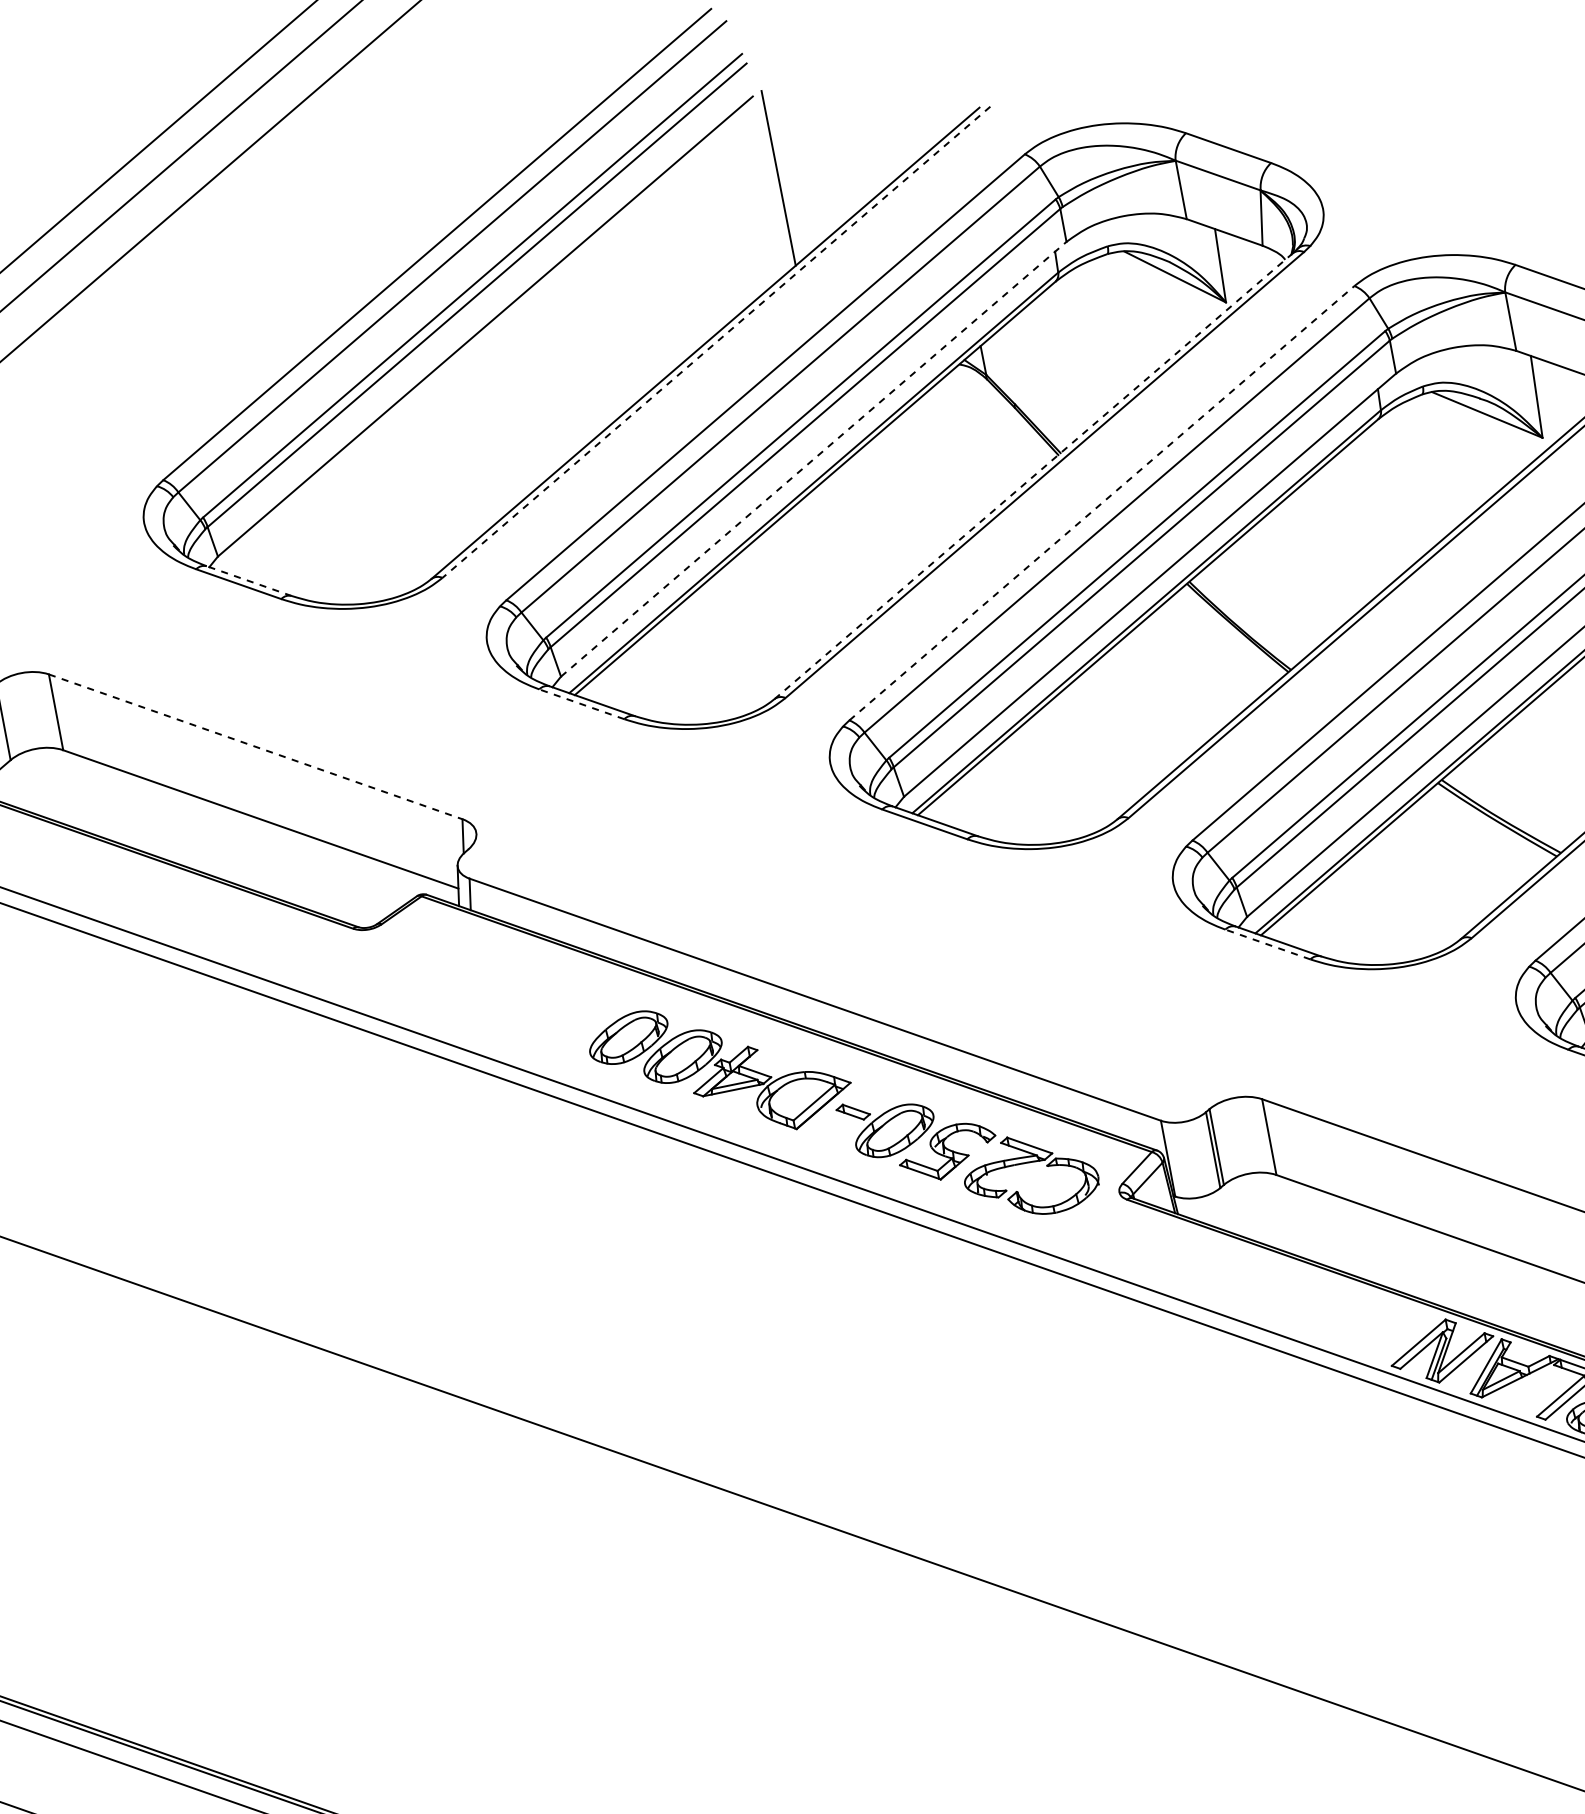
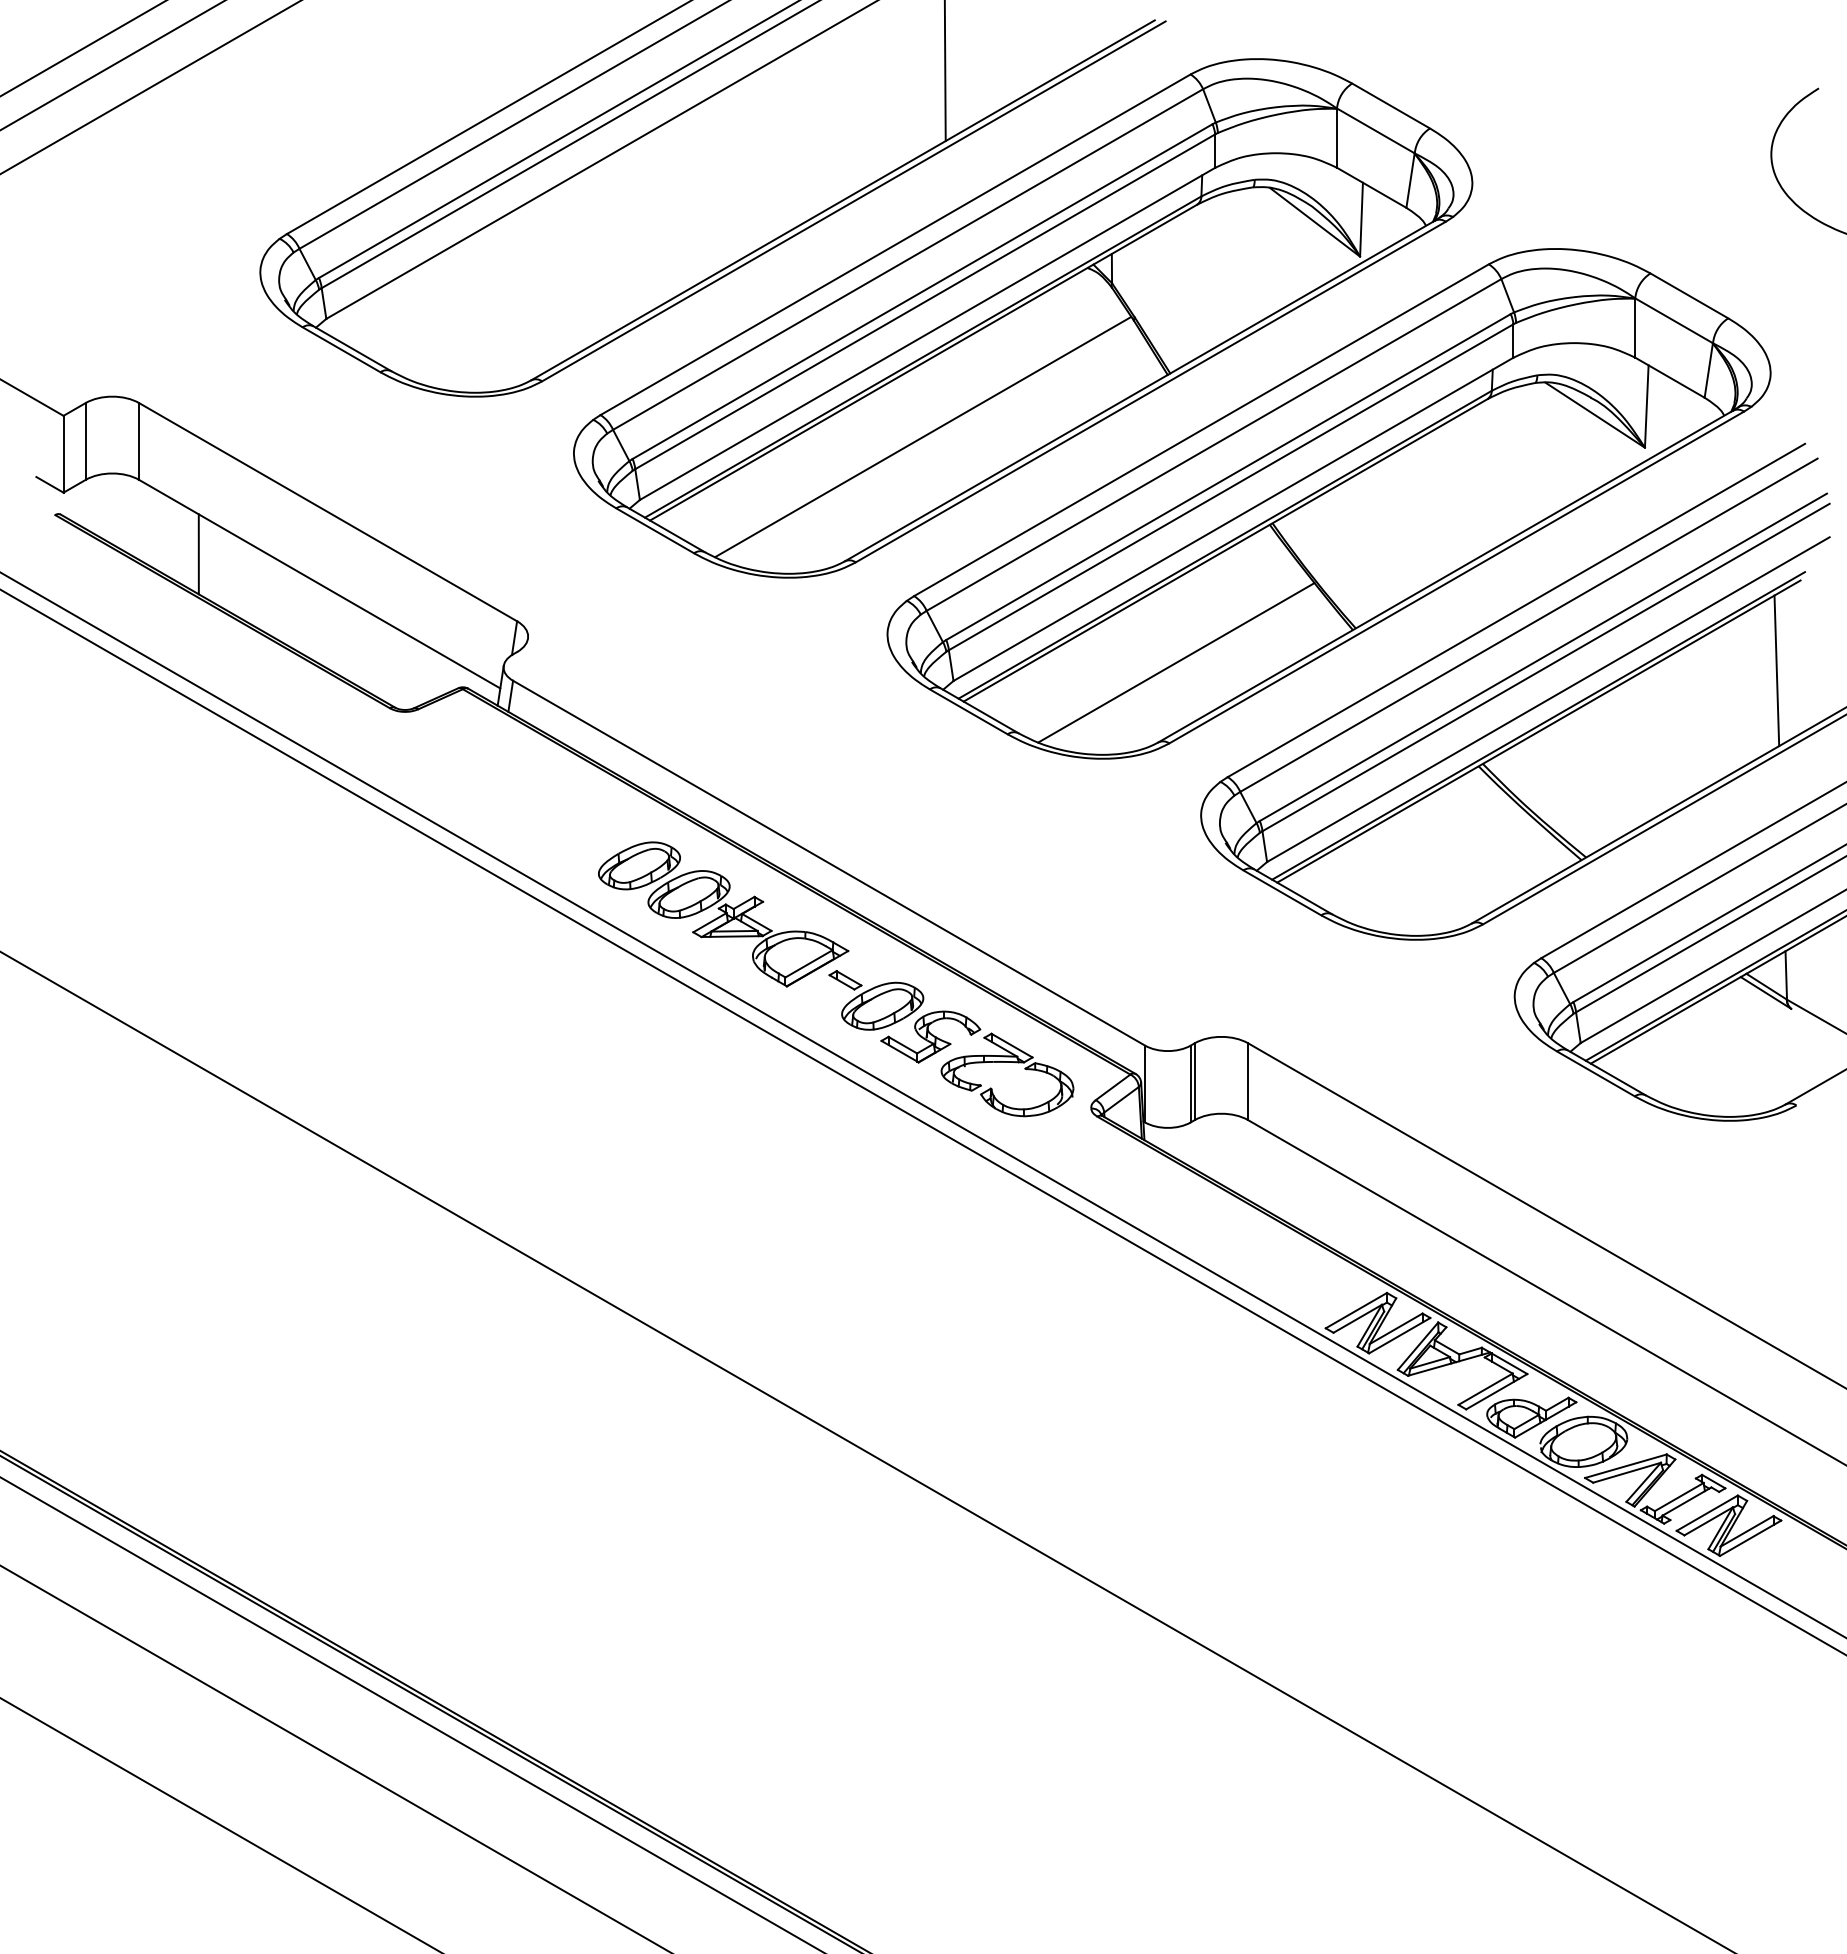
line: (716, 342) -> (853, 201), dashed -> solid
line: (813, 458) -> (927, 333), dashed -> solid
line: (1033, 476) -> (1139, 391), dashed -> solid
line: (1101, 503) -> (1201, 430), dashed -> solid
line: (828, 561) -> (923, 436), added
line: (249, 580) -> (352, 348), dashed -> solid
line: (582, 703) -> (655, 530), dashed -> solid
line: (1120, 737) -> (1176, 662), added
line: (256, 747) -> (328, 512), dashed -> solid
line: (135, 812) -> (198, 554), added
line: (1267, 944) -> (1282, 892), dashed -> solid

